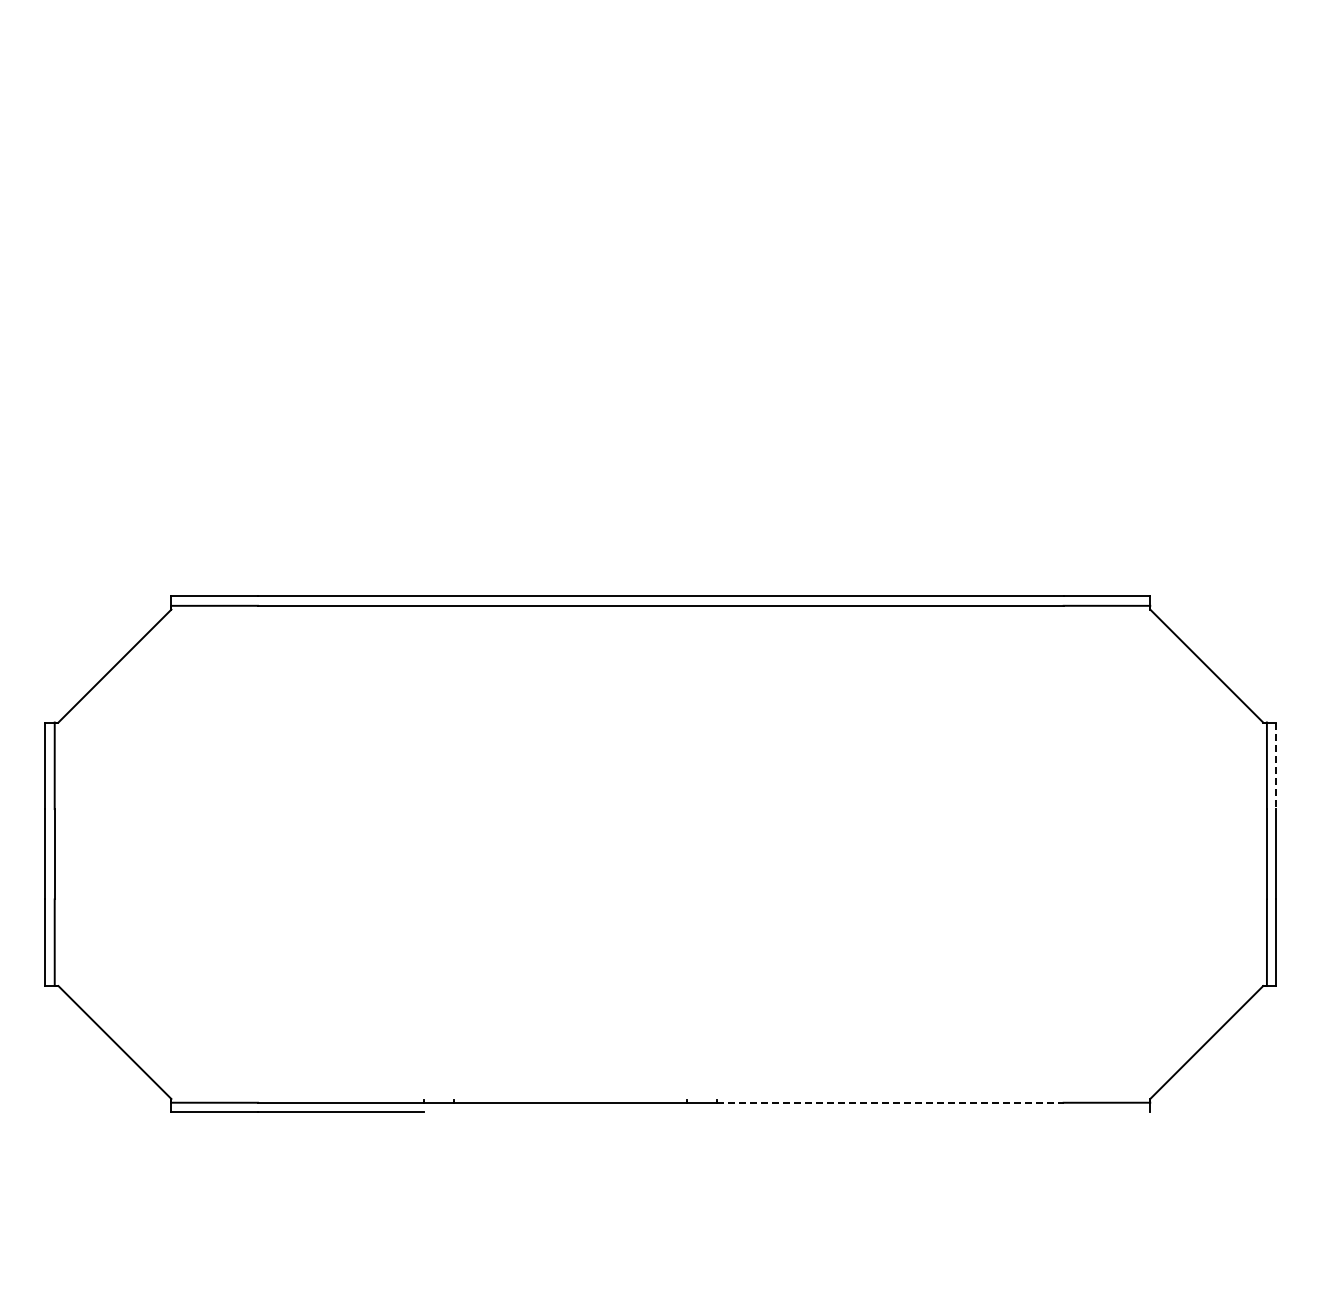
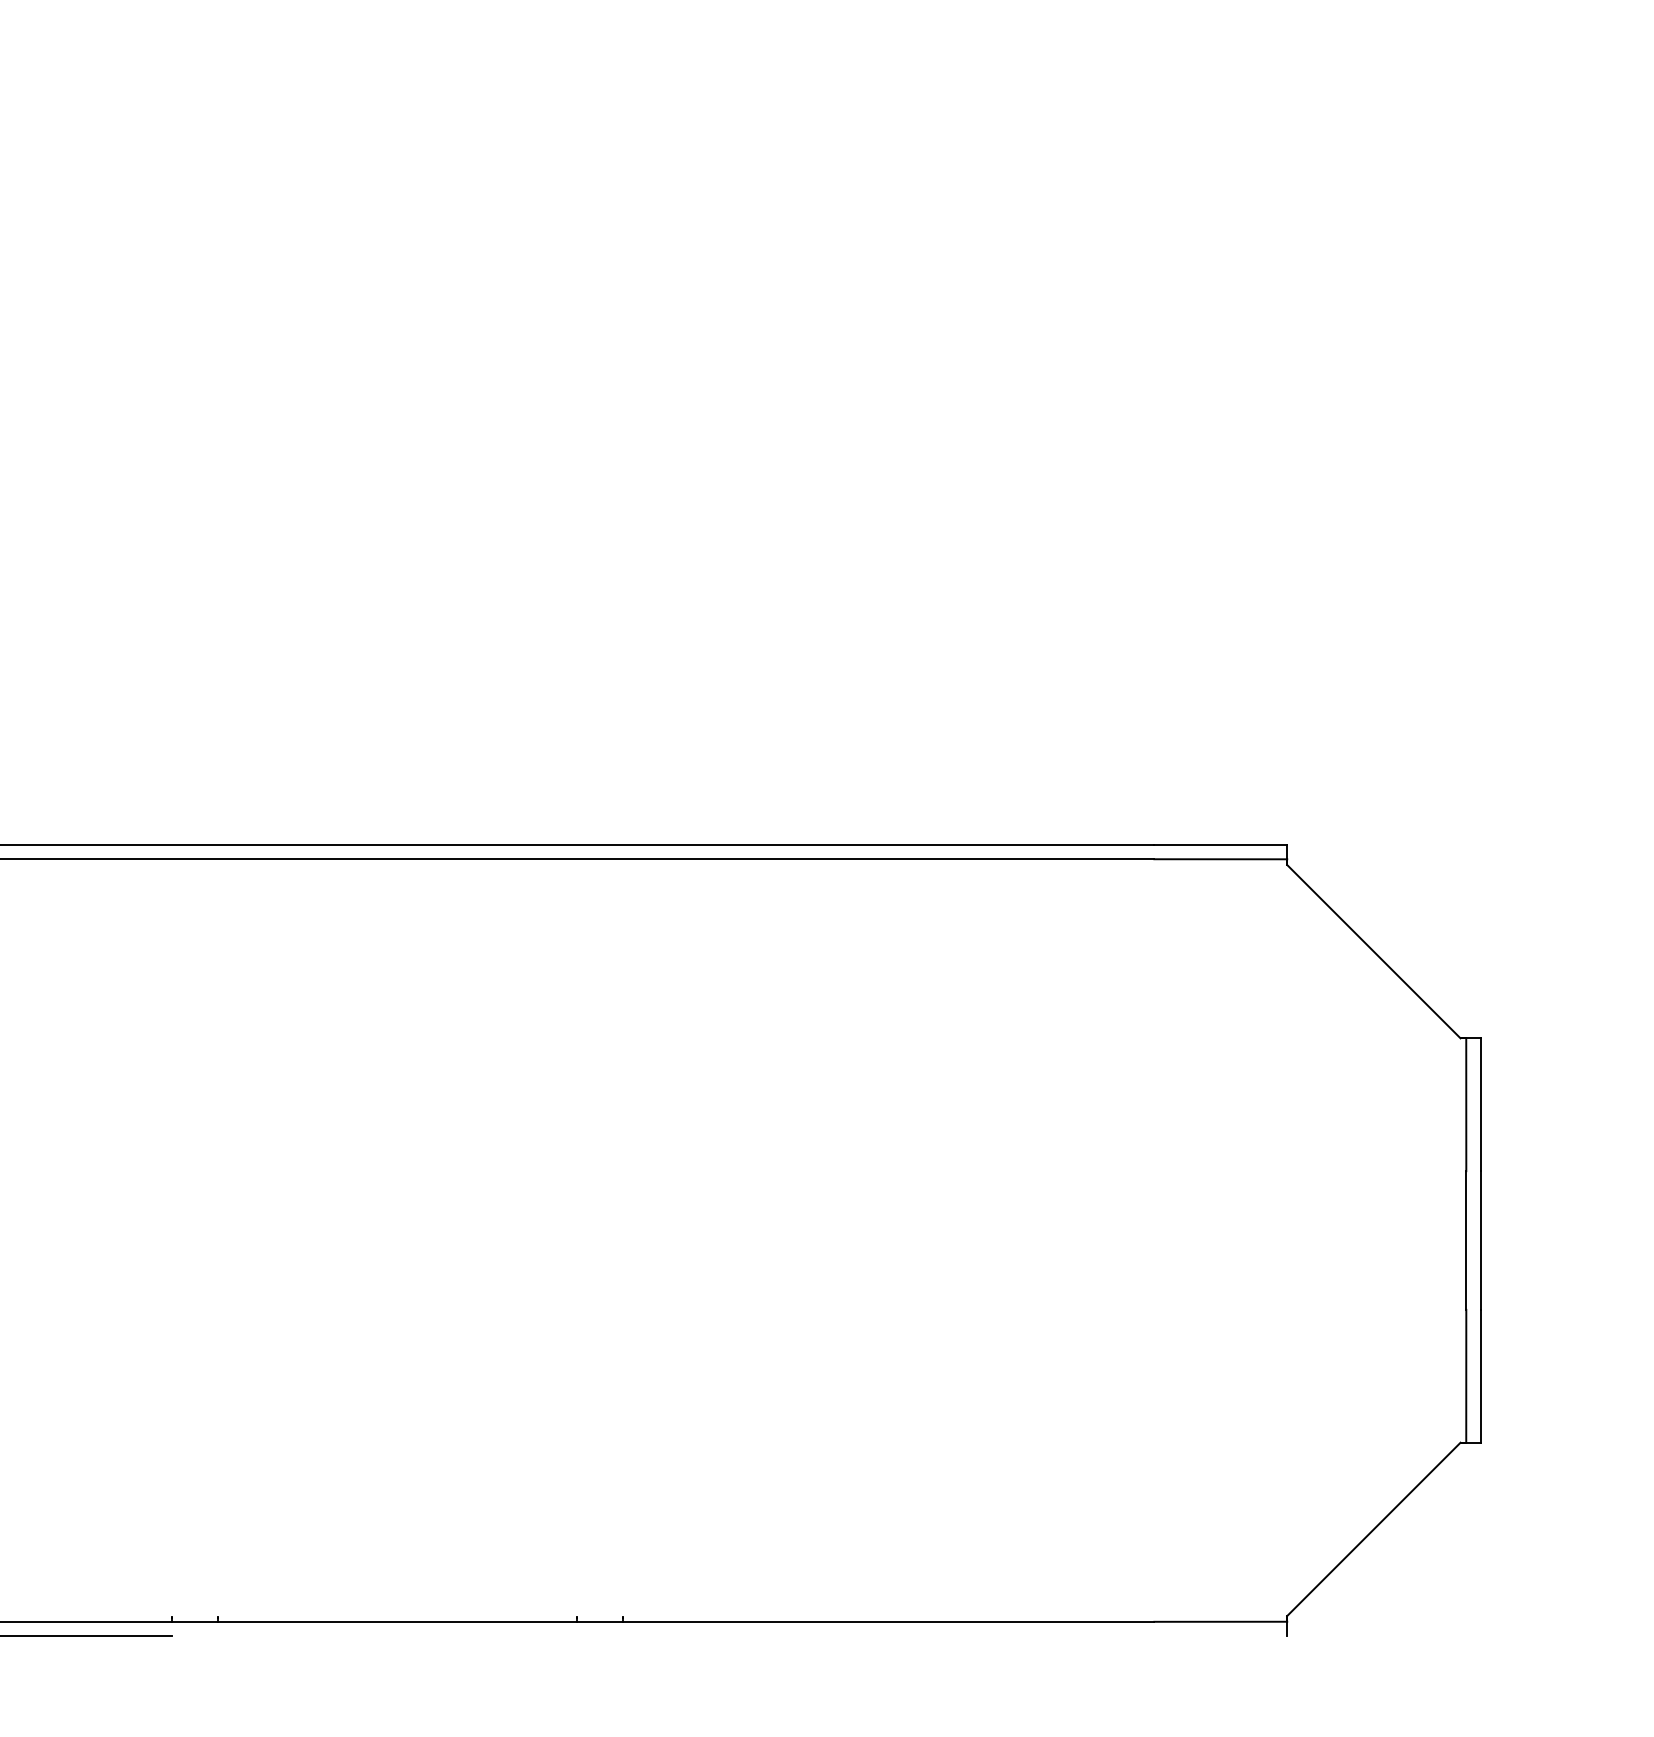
line: (1276, 766) -> (1480, 1105), dashed -> solid
line: (890, 1102) -> (888, 1621), dashed -> solid

